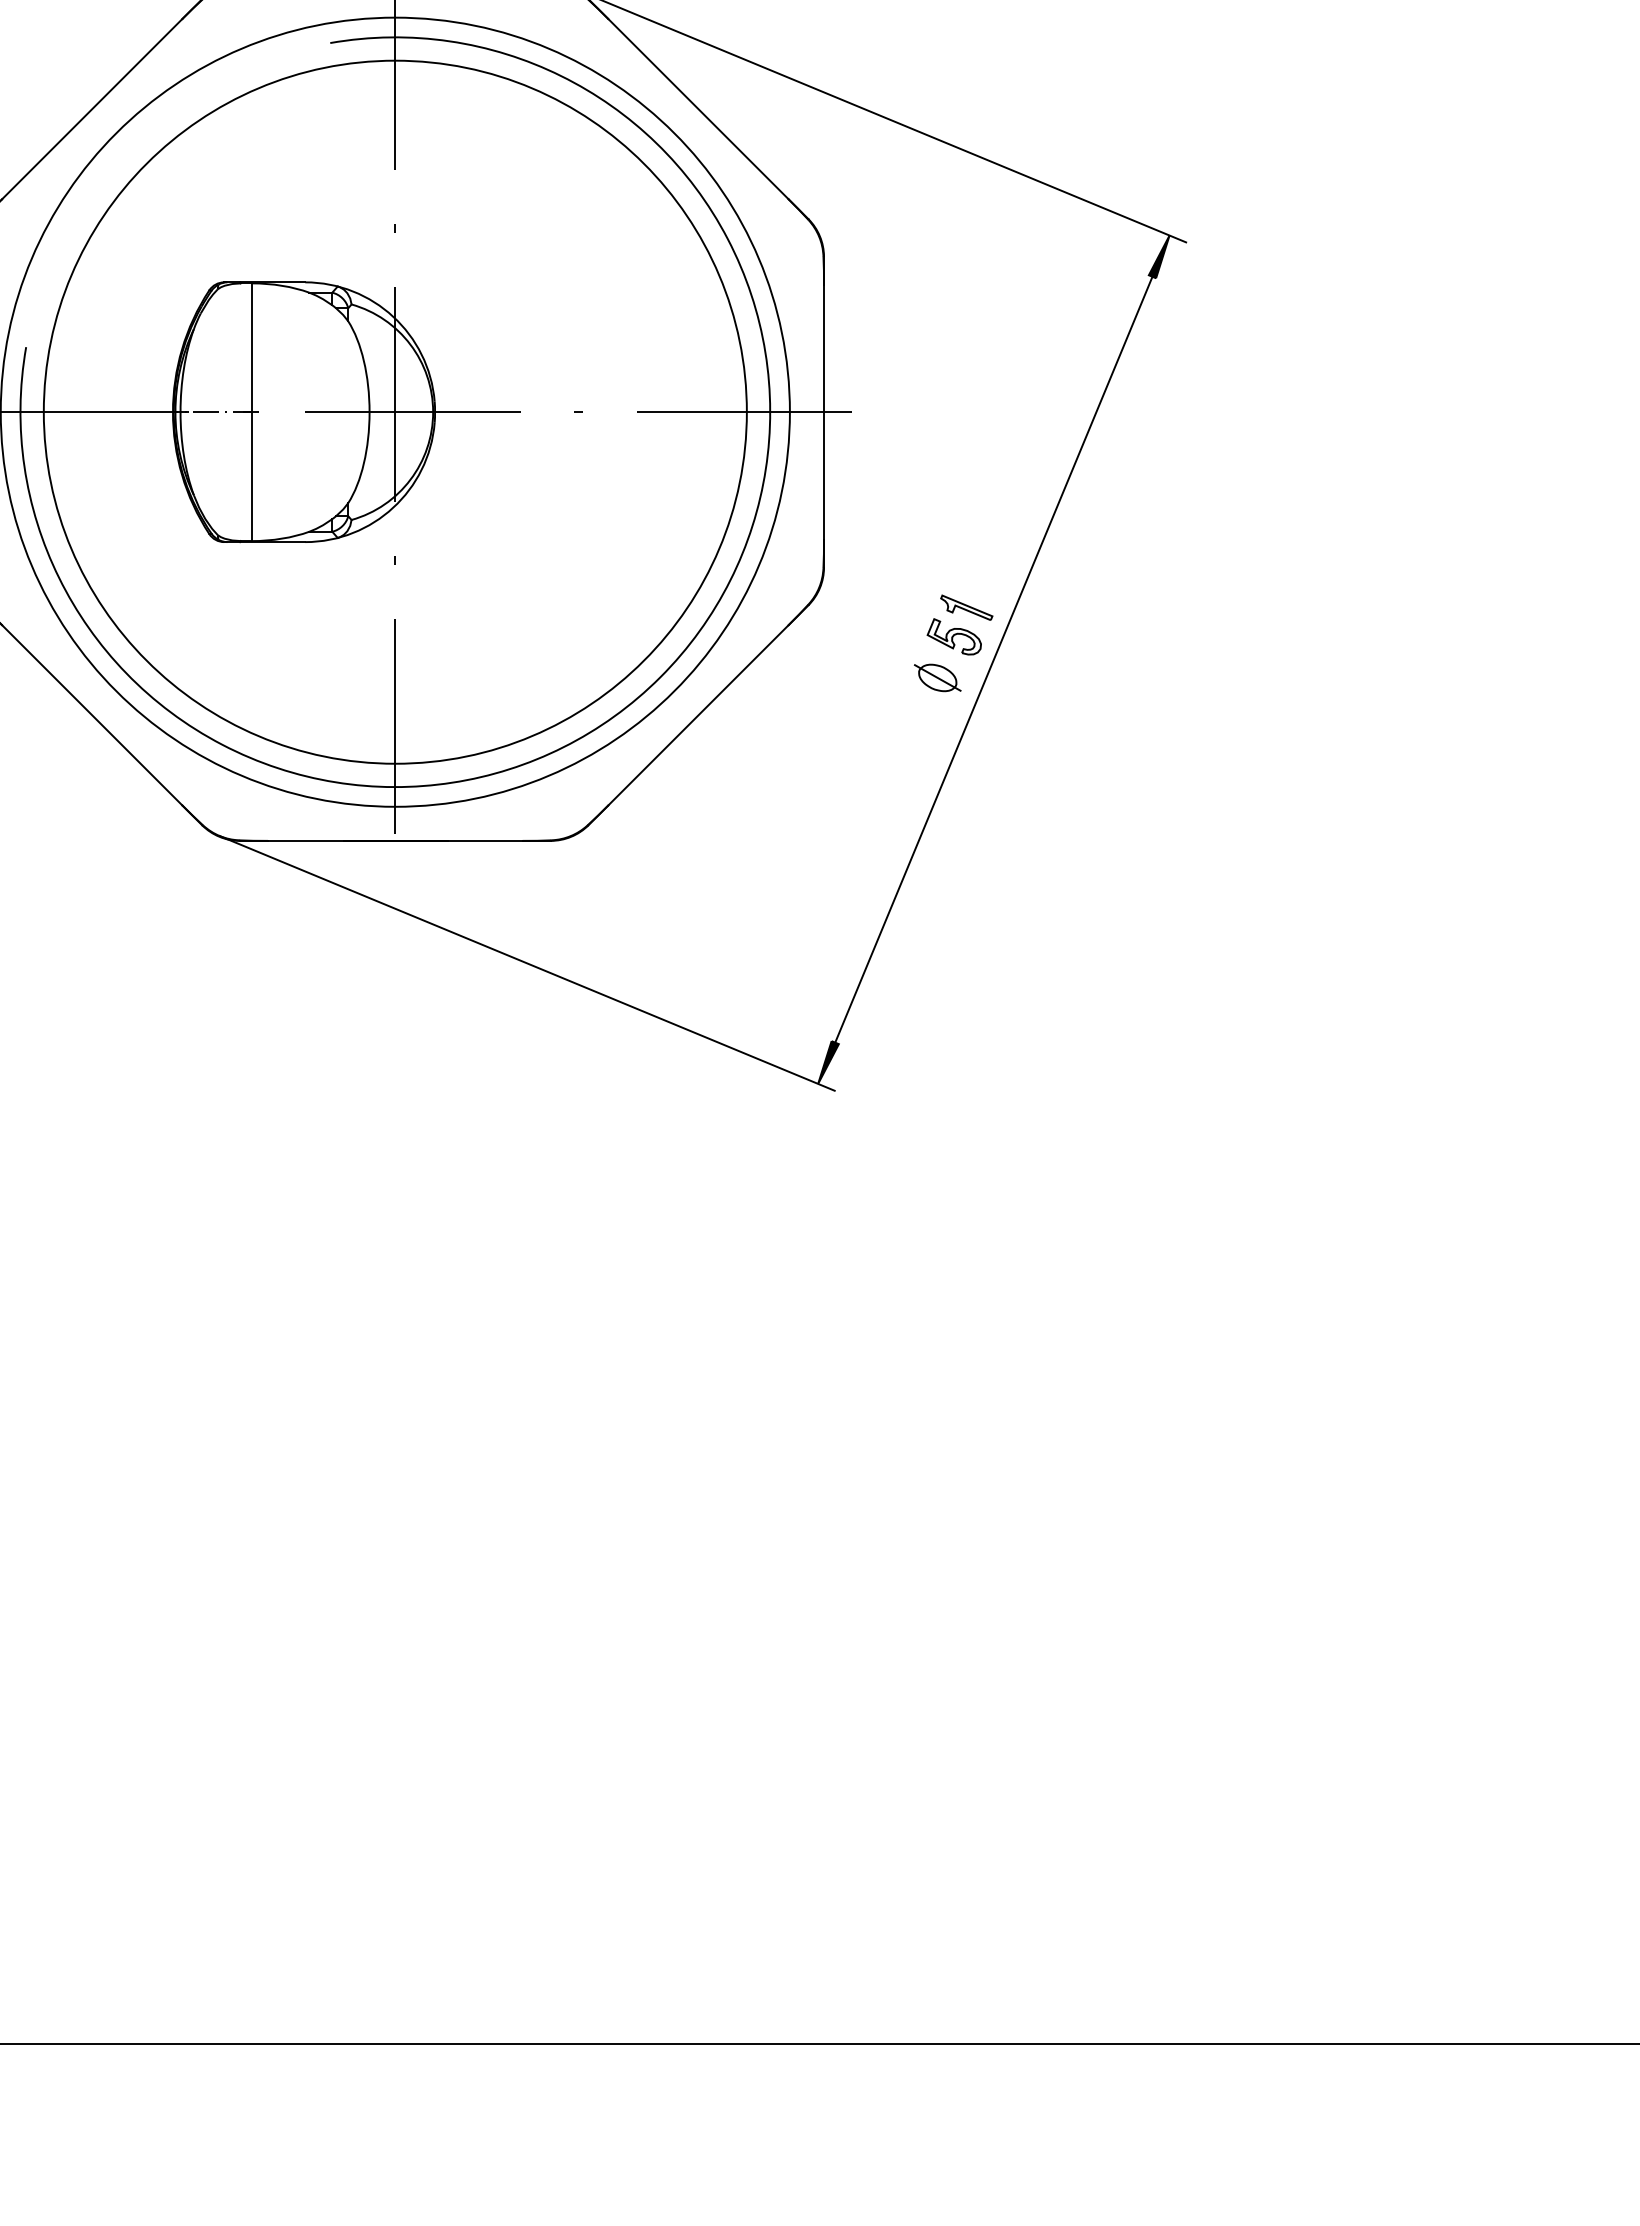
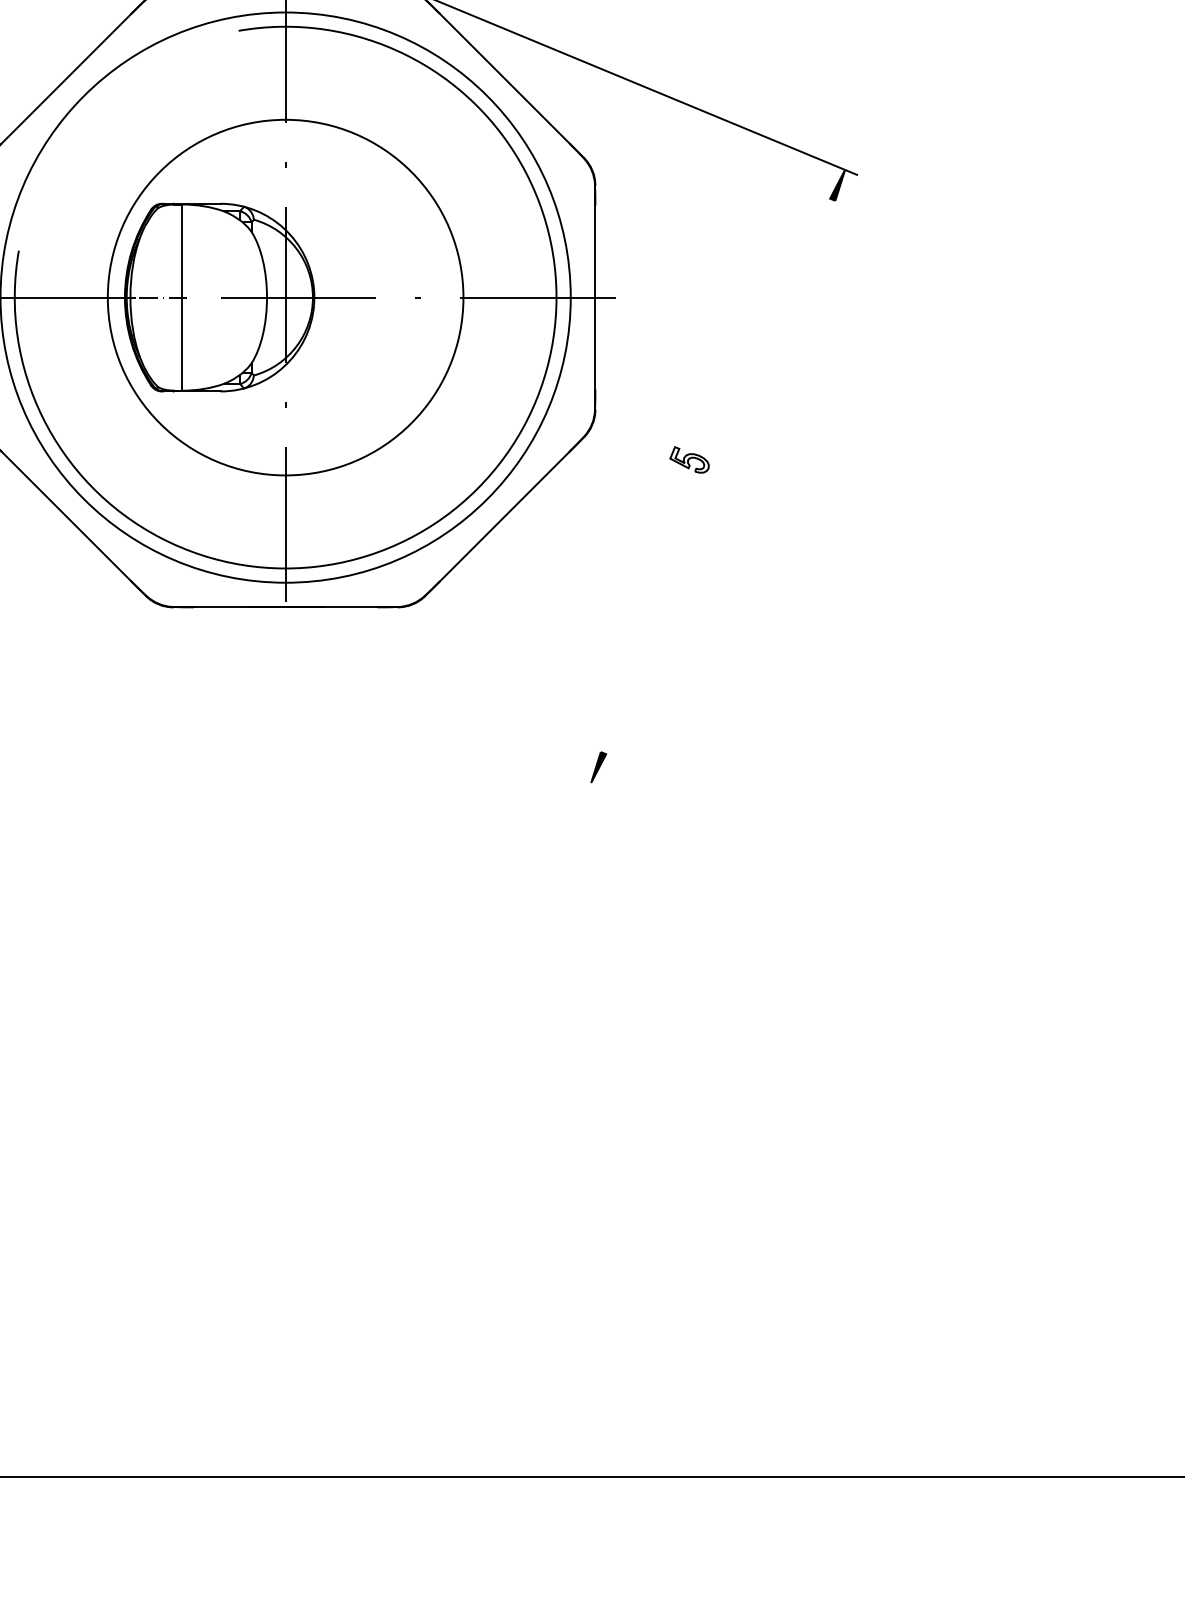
circle: (394, 411) -> (285, 297), size x0.7
part: (966, 607) -> (698, 438), removed
line: (993, 659) -> (717, 476), removed
part: (937, 677) -> (677, 489), removed
line: (526, 963) -> (380, 695), removed

